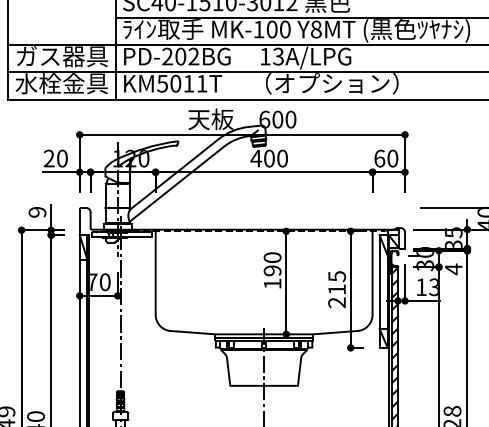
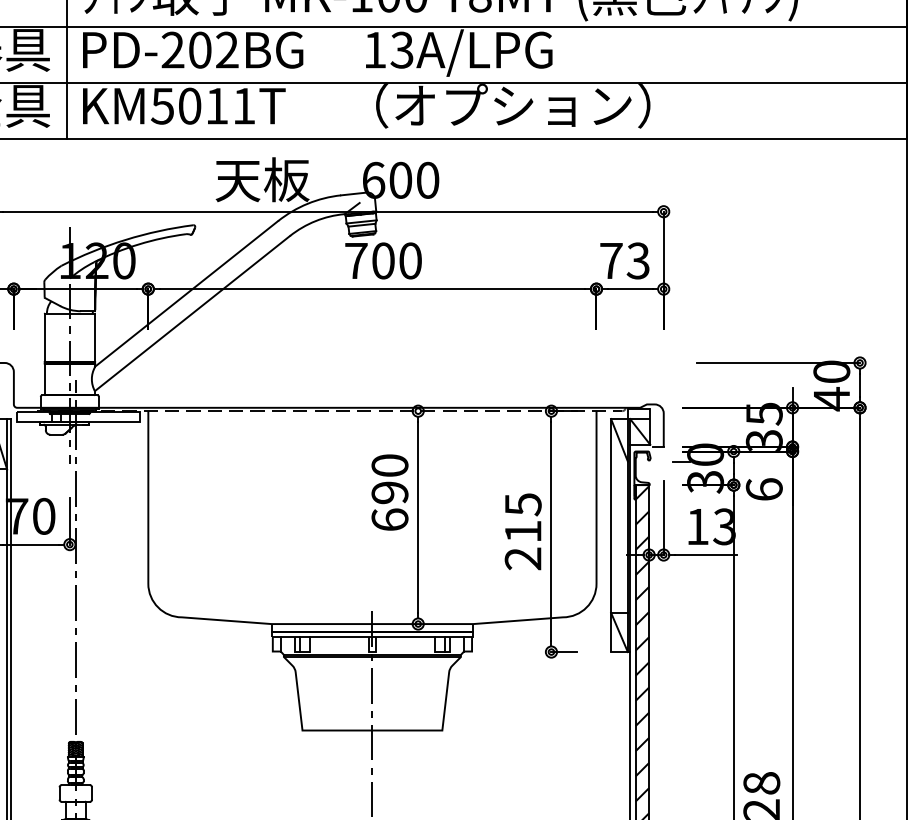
text: (256, 158) -> (356, 260), 400 -> 700
text: (386, 158) -> (625, 260), 60 -> 73
text: (453, 269) -> (763, 490), 4 -> 6
text: (272, 283) -> (389, 518), 190 -> 690

